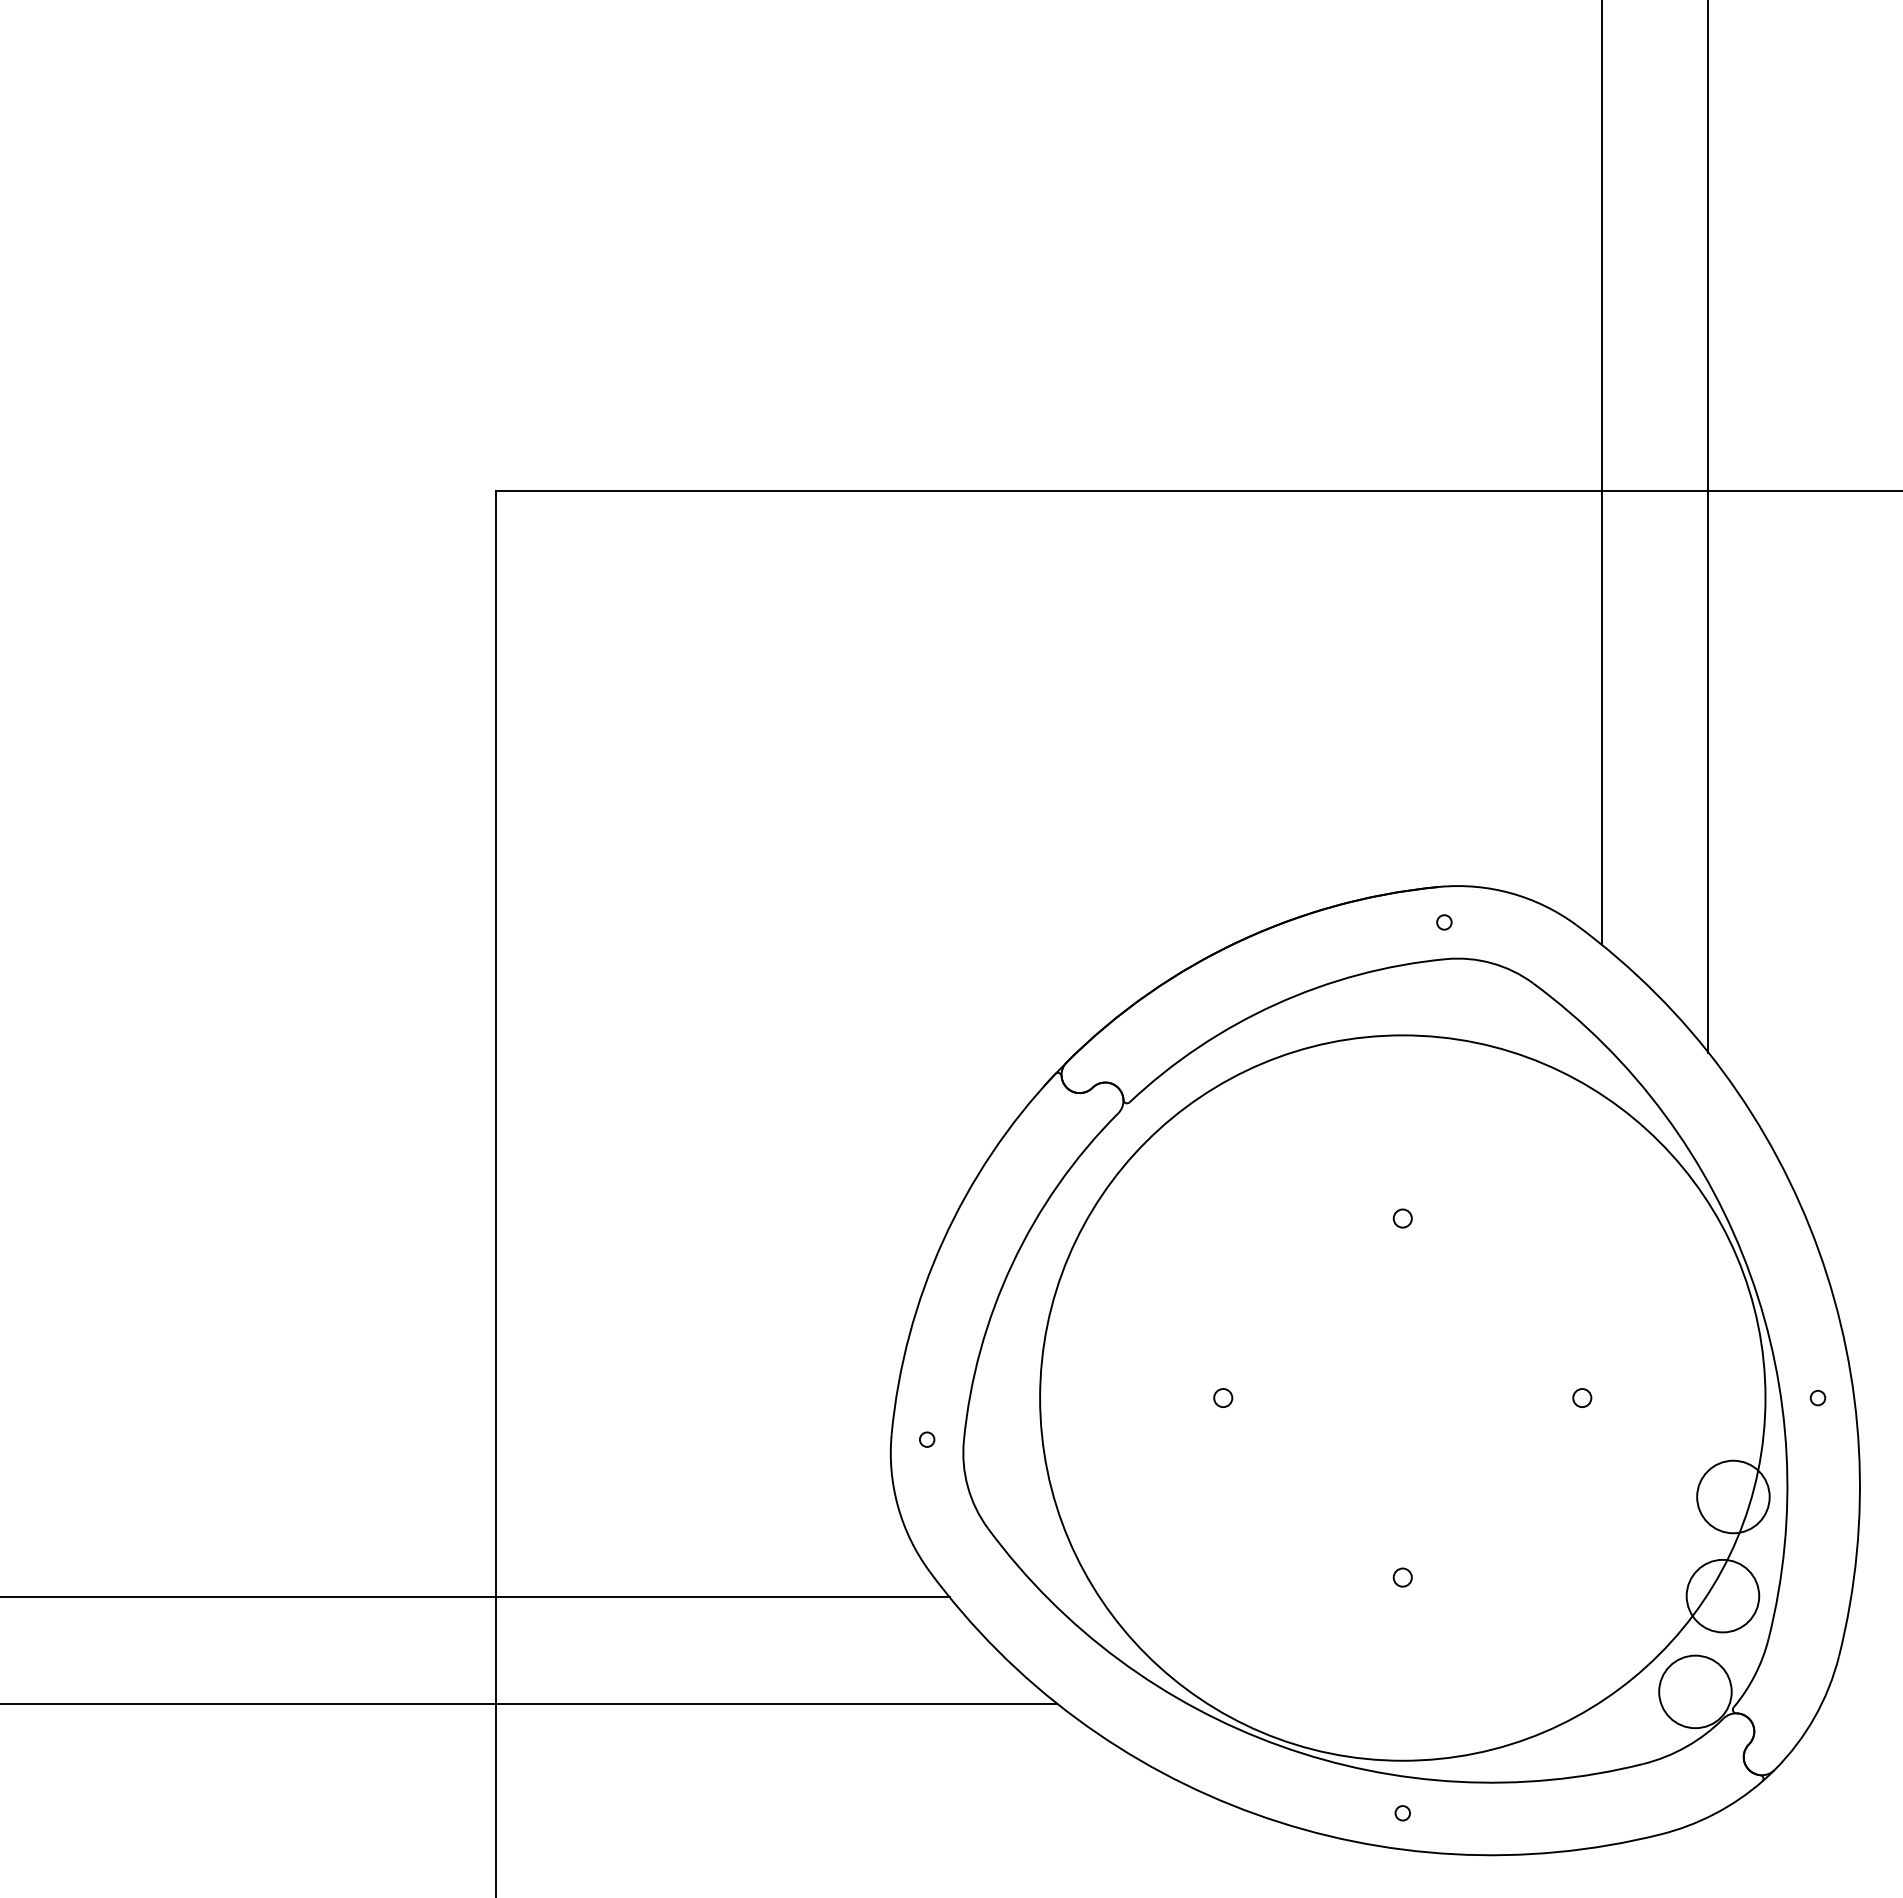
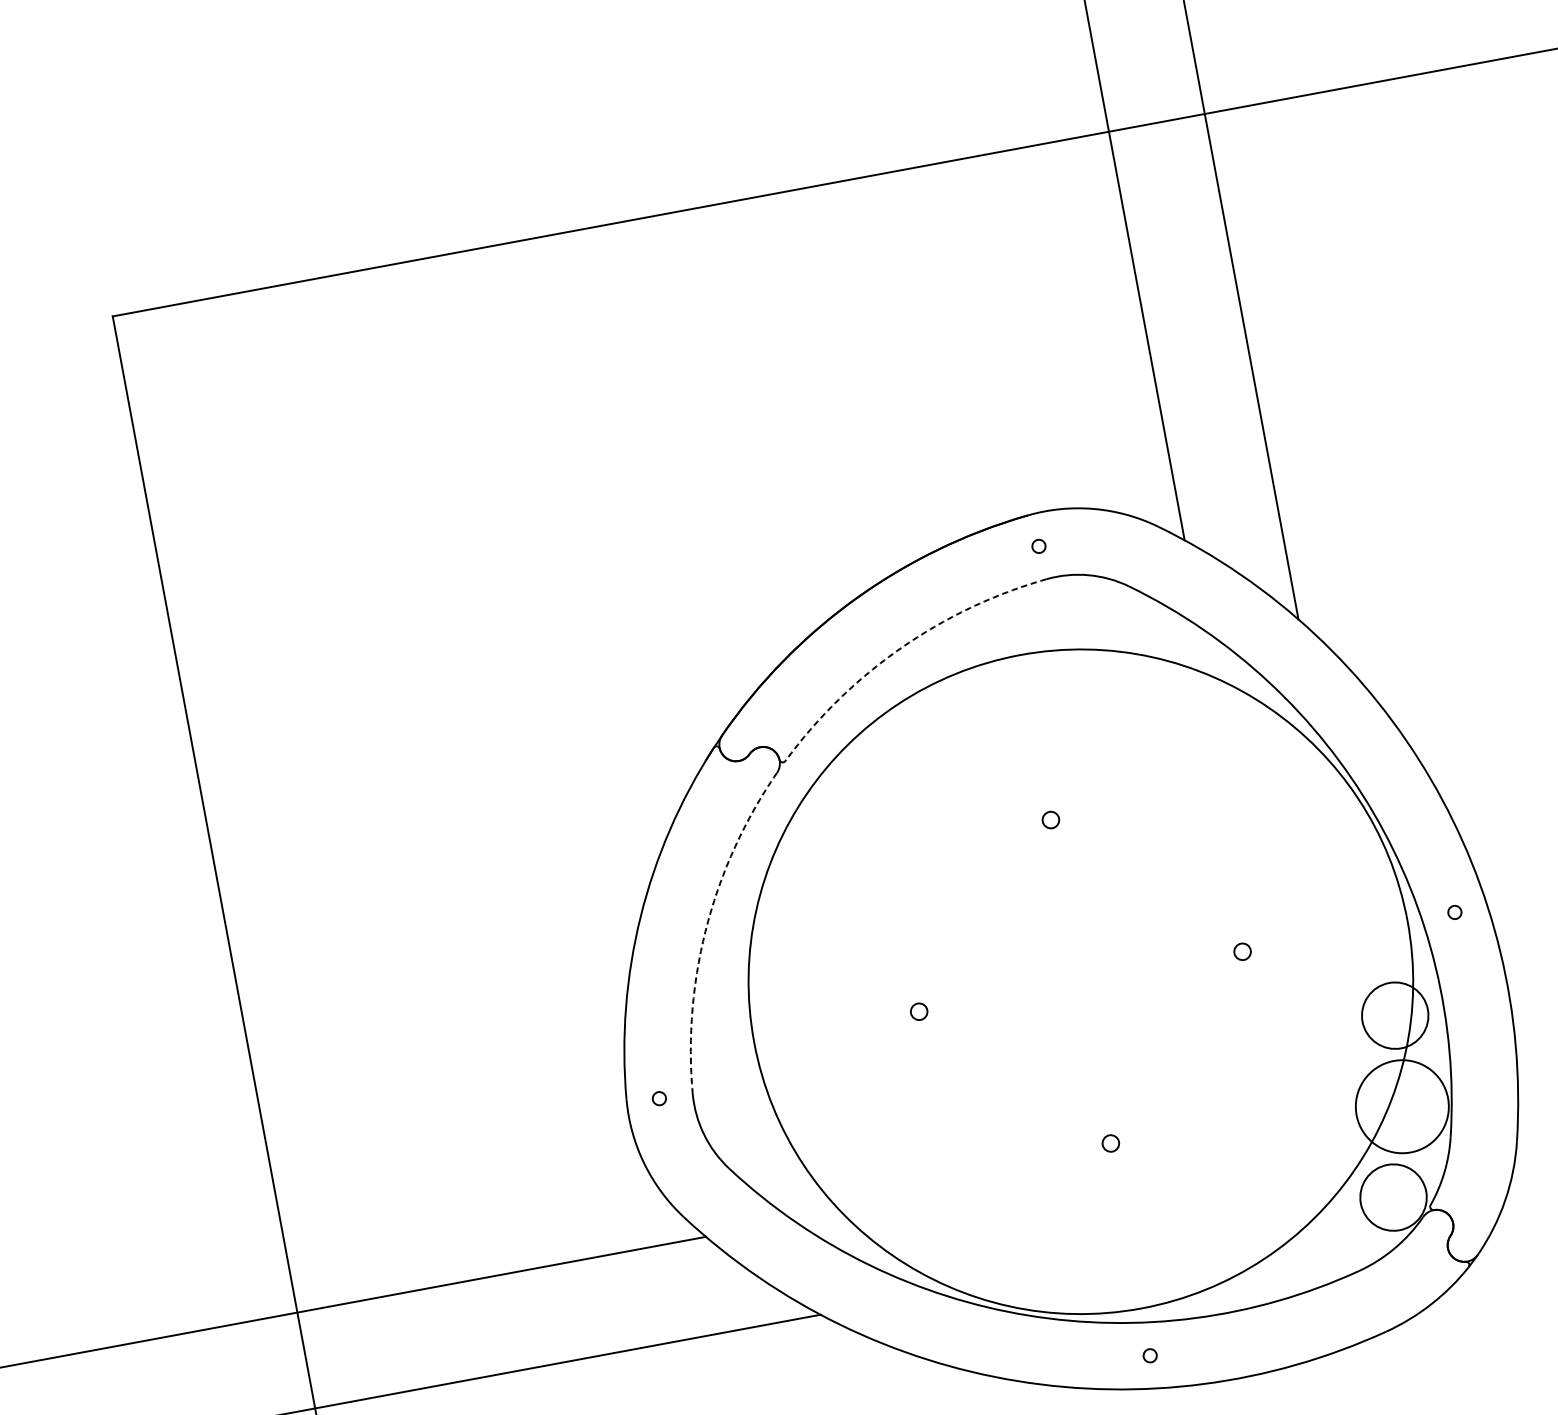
arc: (1275, 1004) -> (900, 648), solid -> dashed
arc: (1012, 1263) -> (706, 925), solid -> dashed
circle: (1722, 1595) -> (1401, 1106), size x1.4

